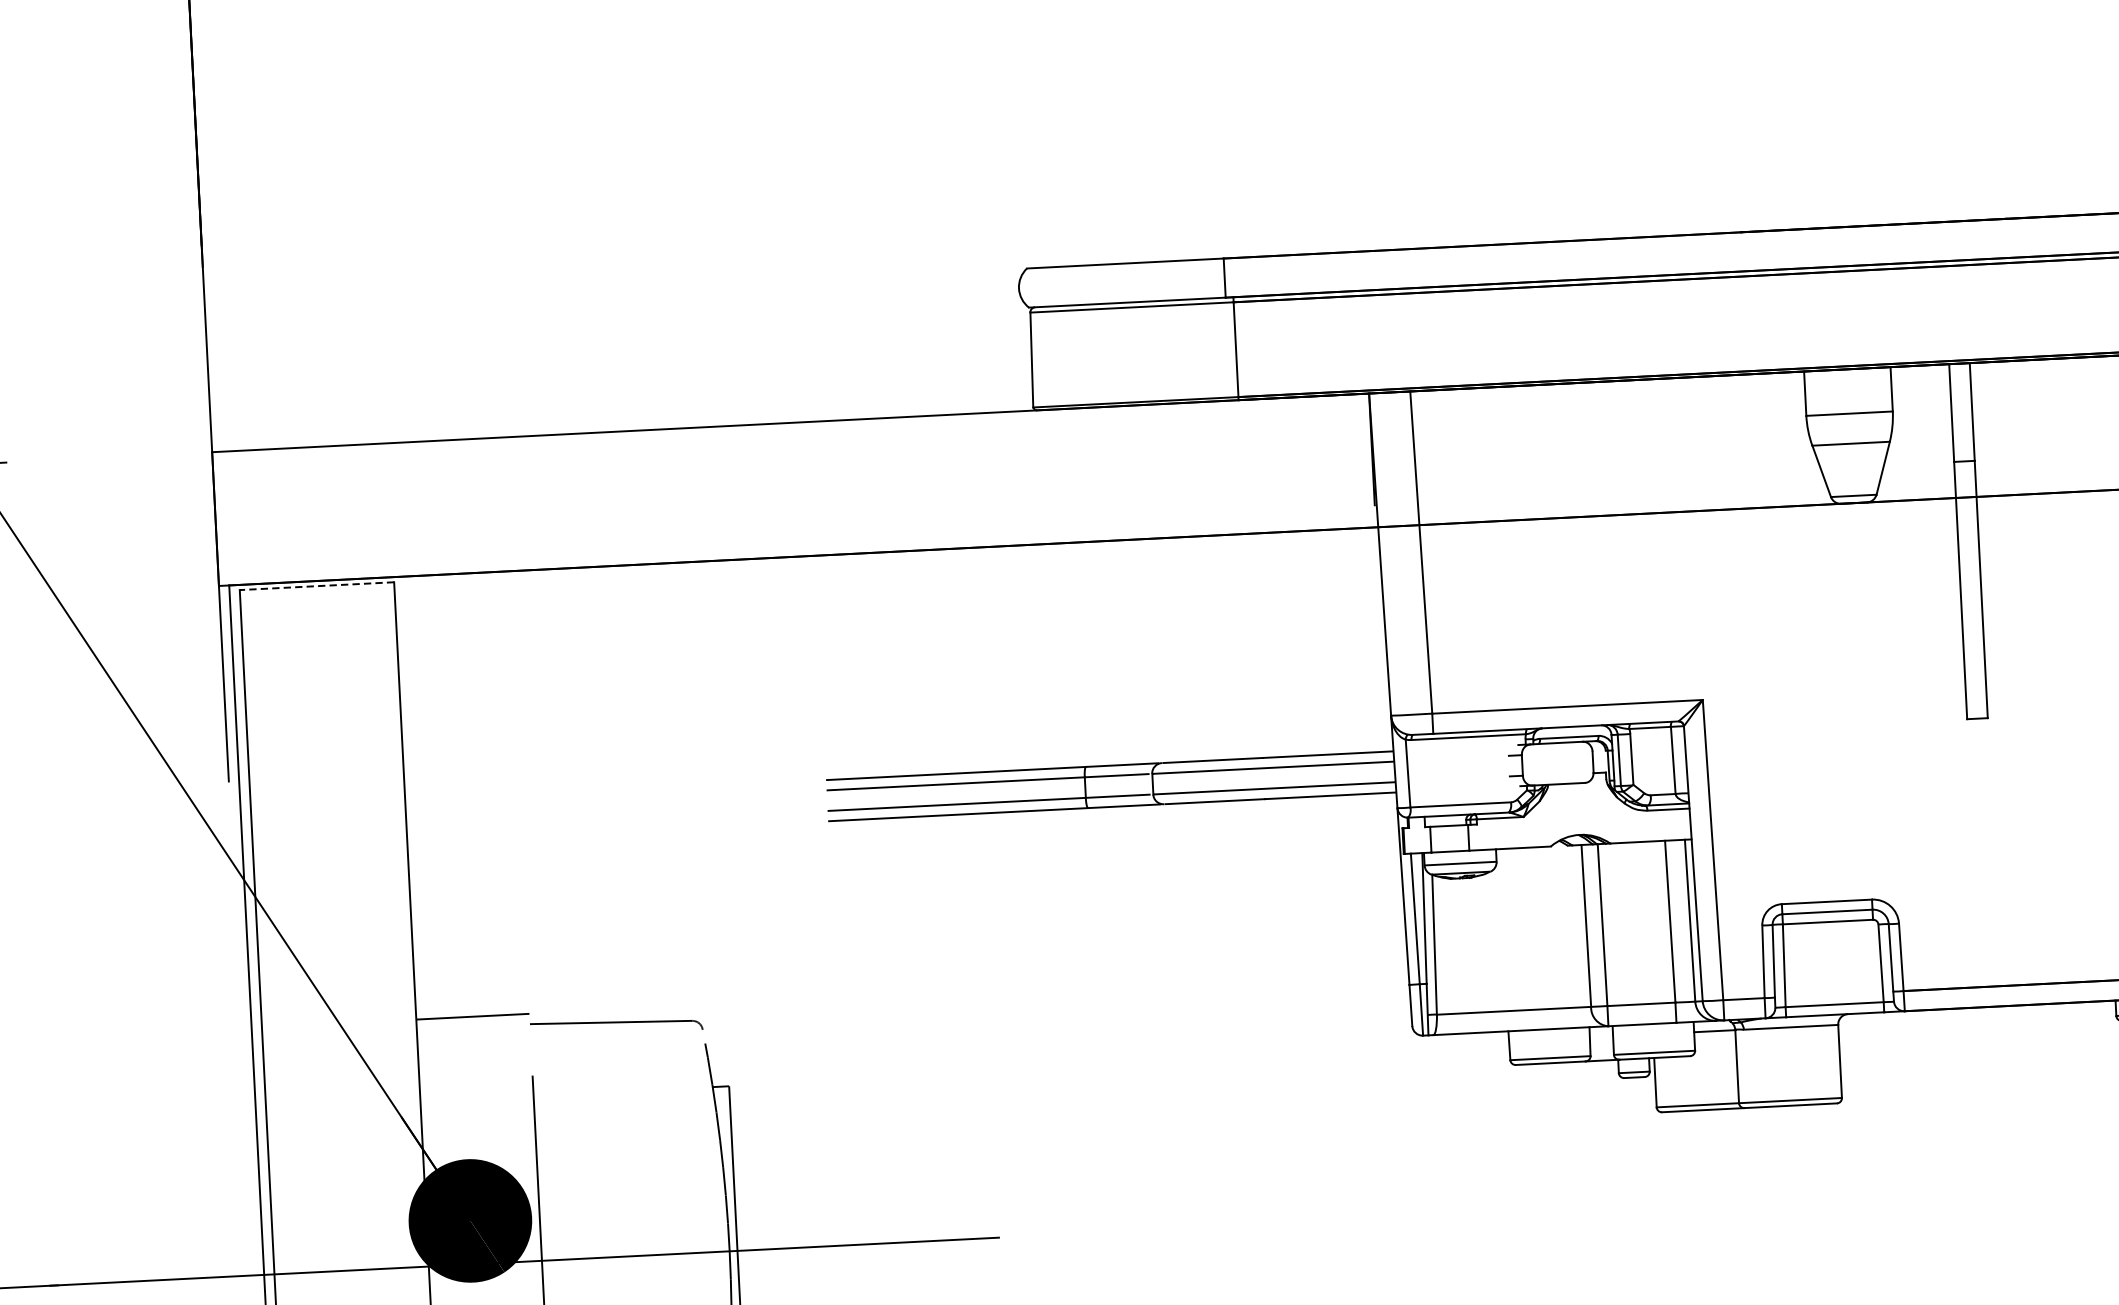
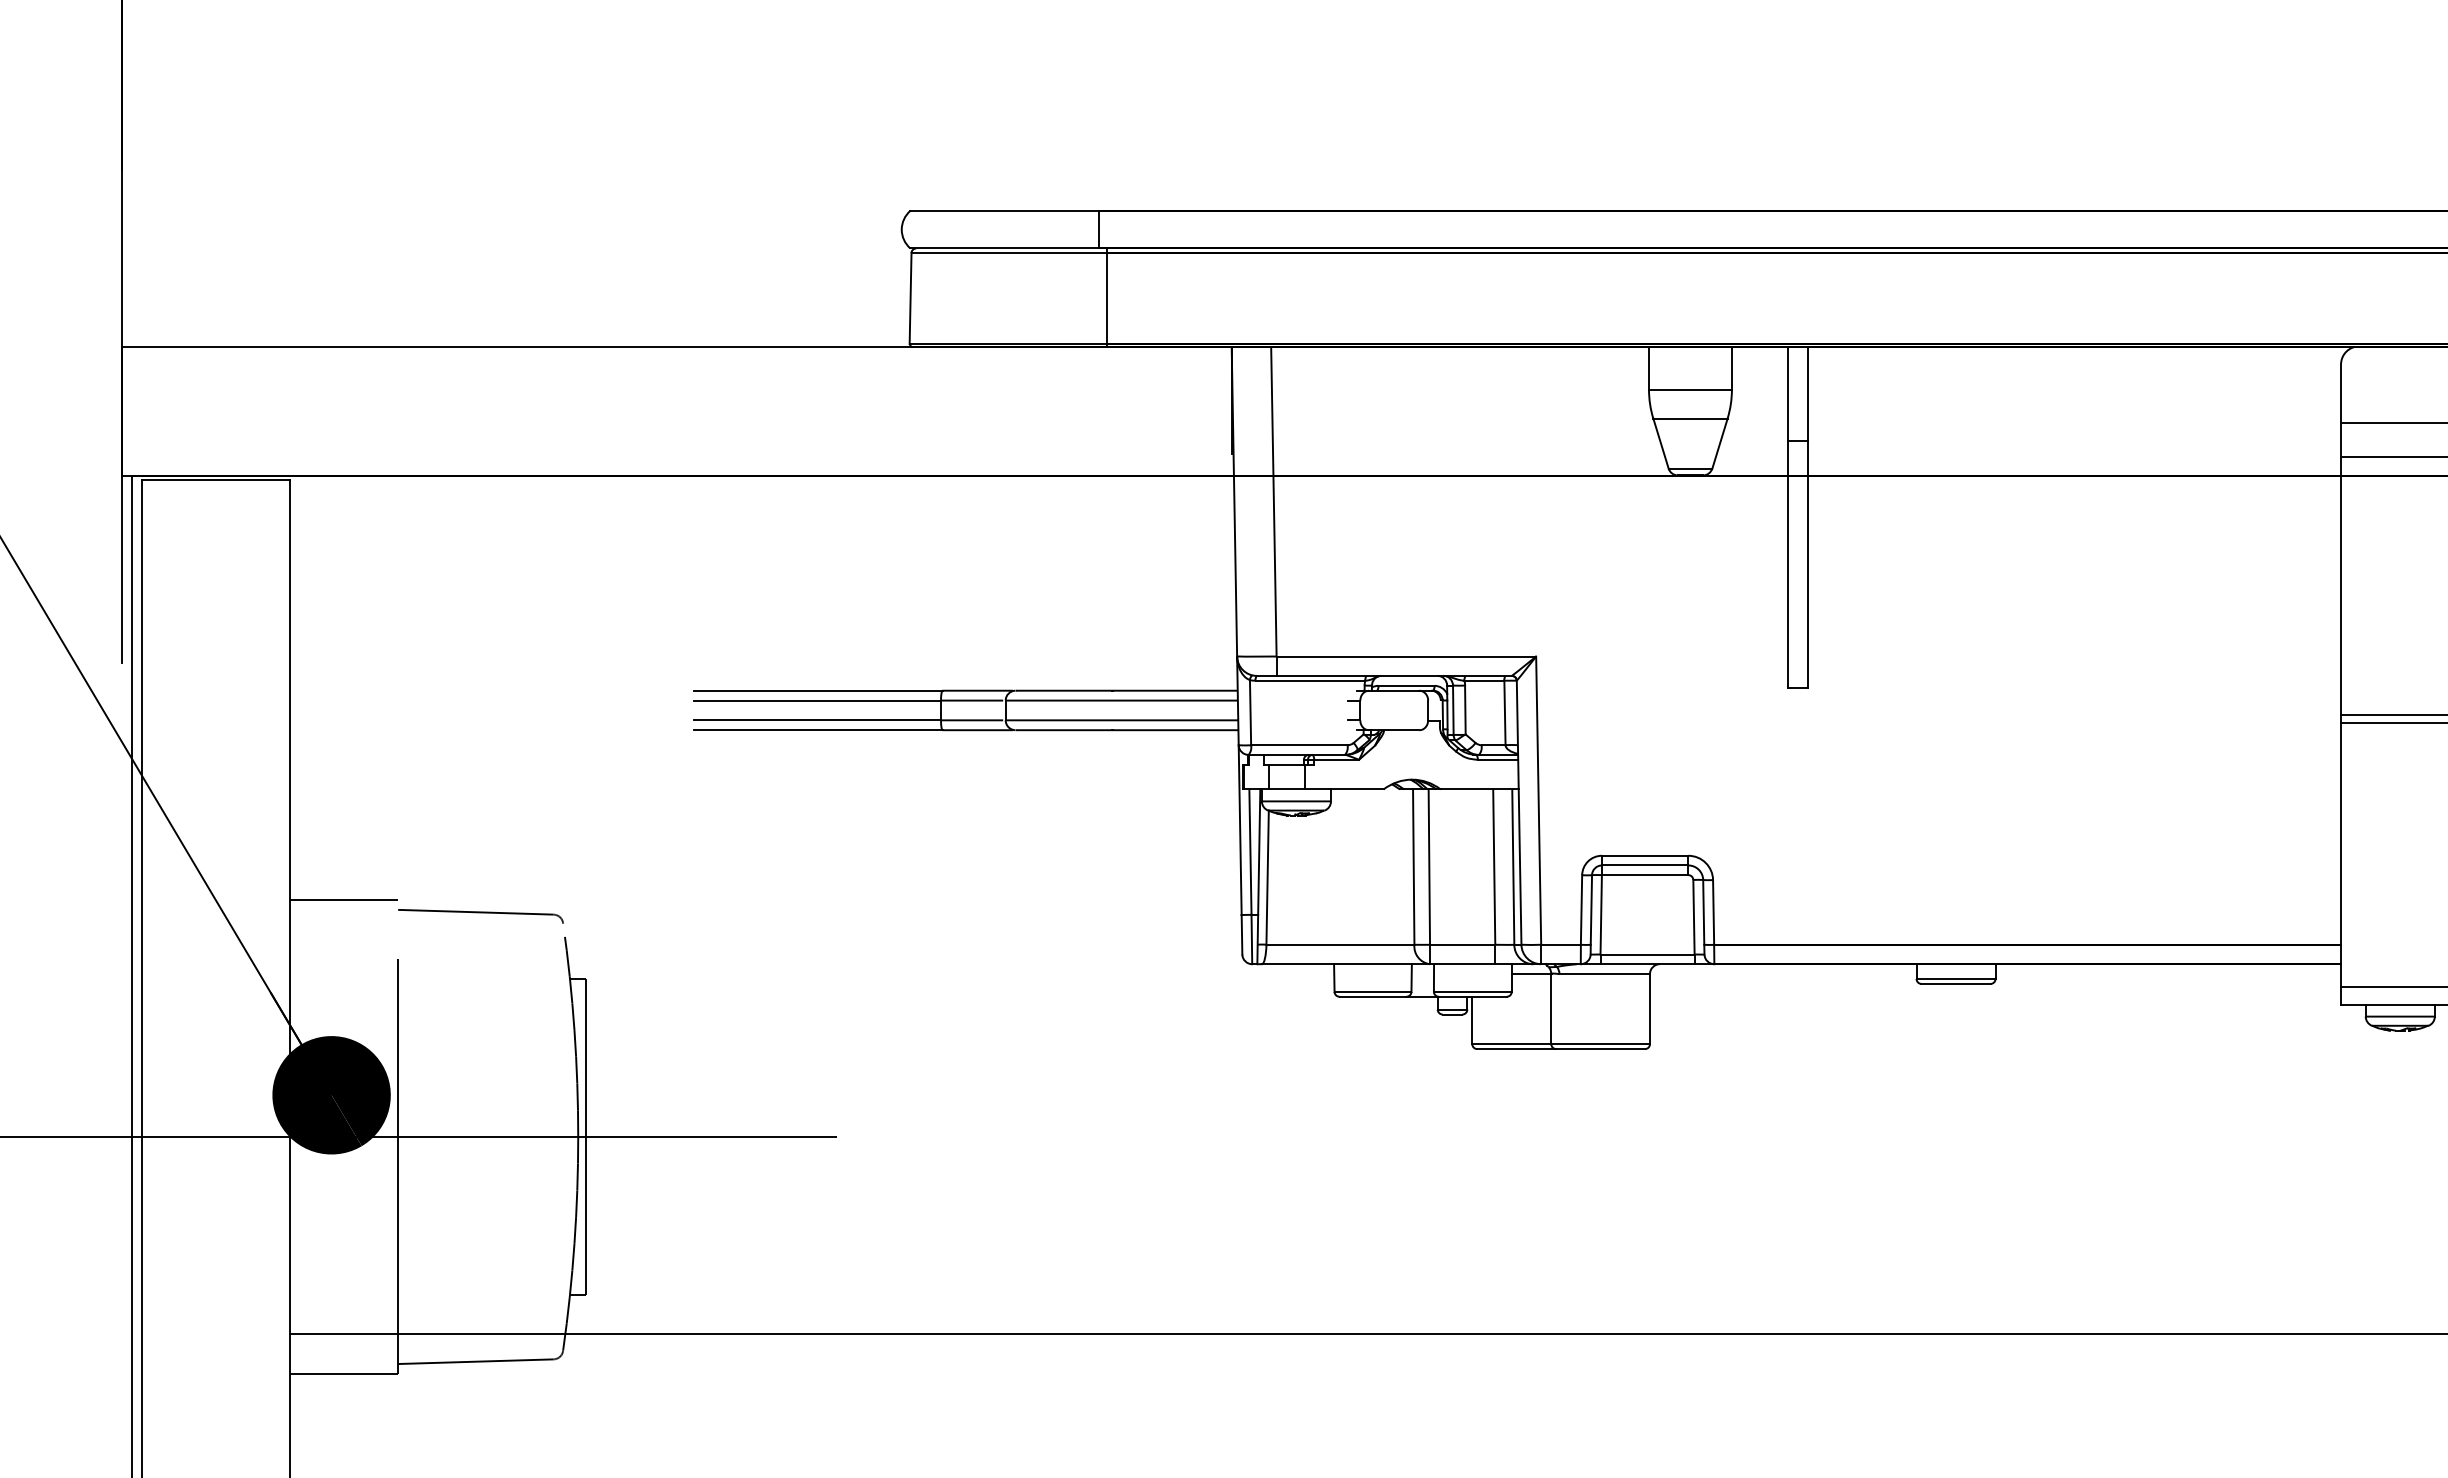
line: (316, 586) -> (215, 480), dashed -> solid

